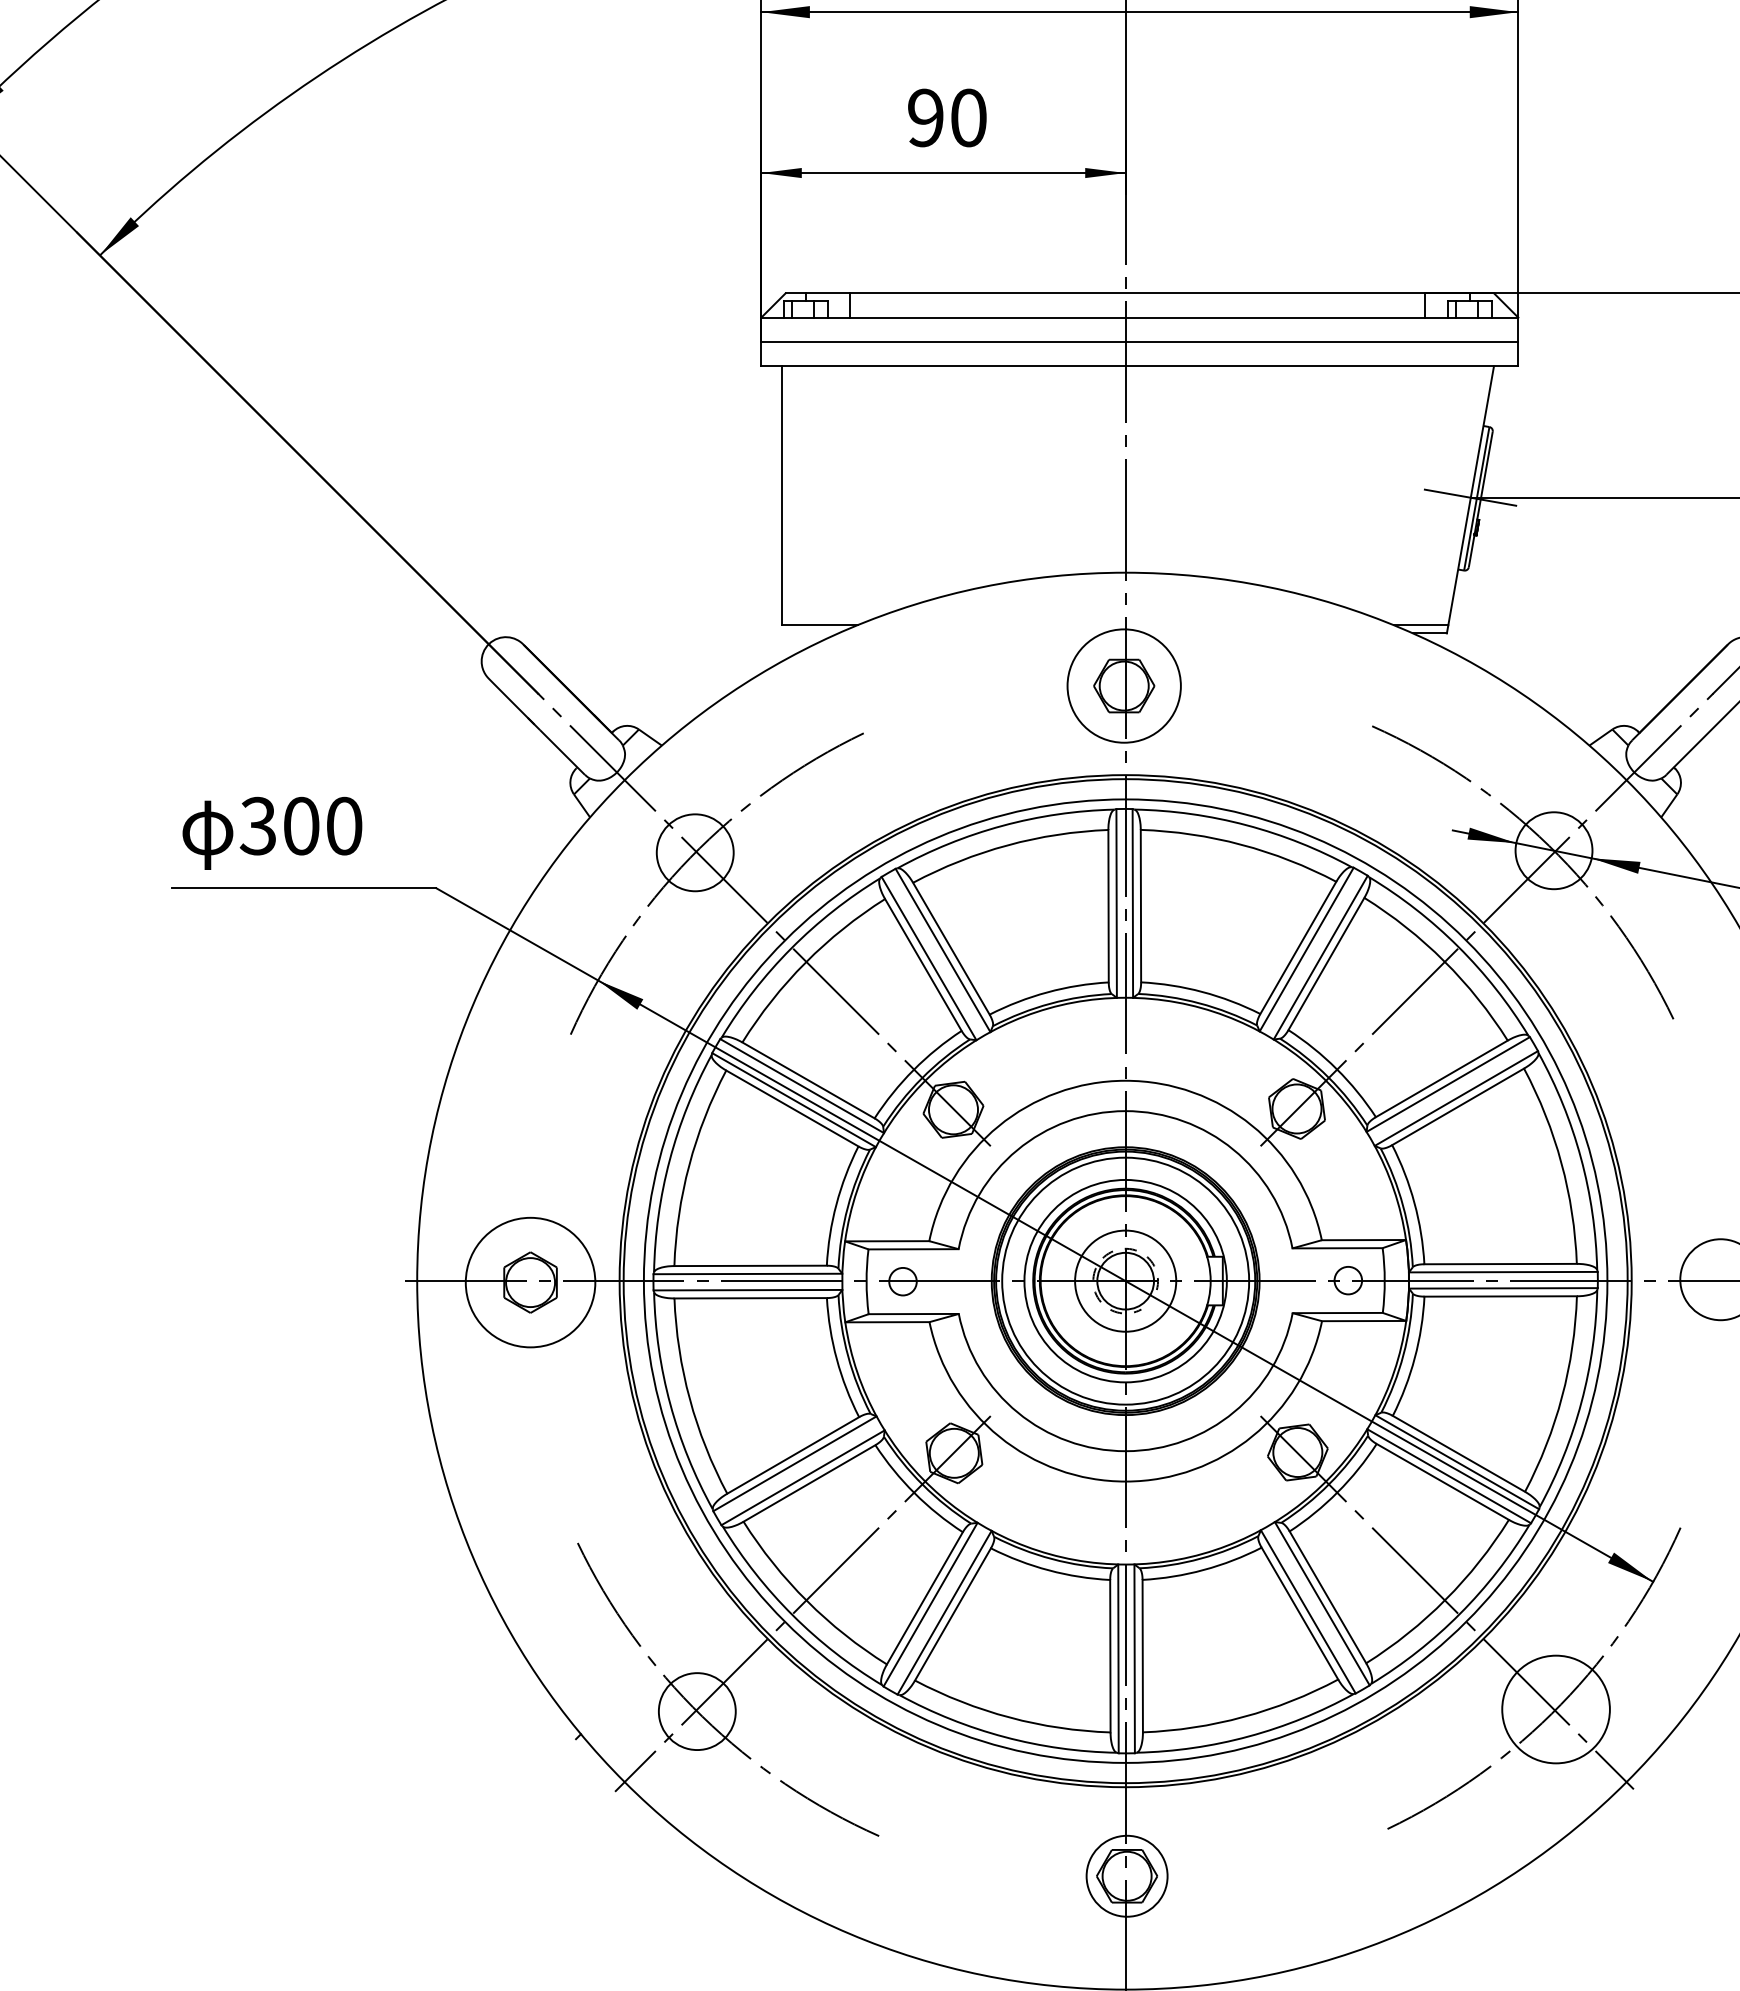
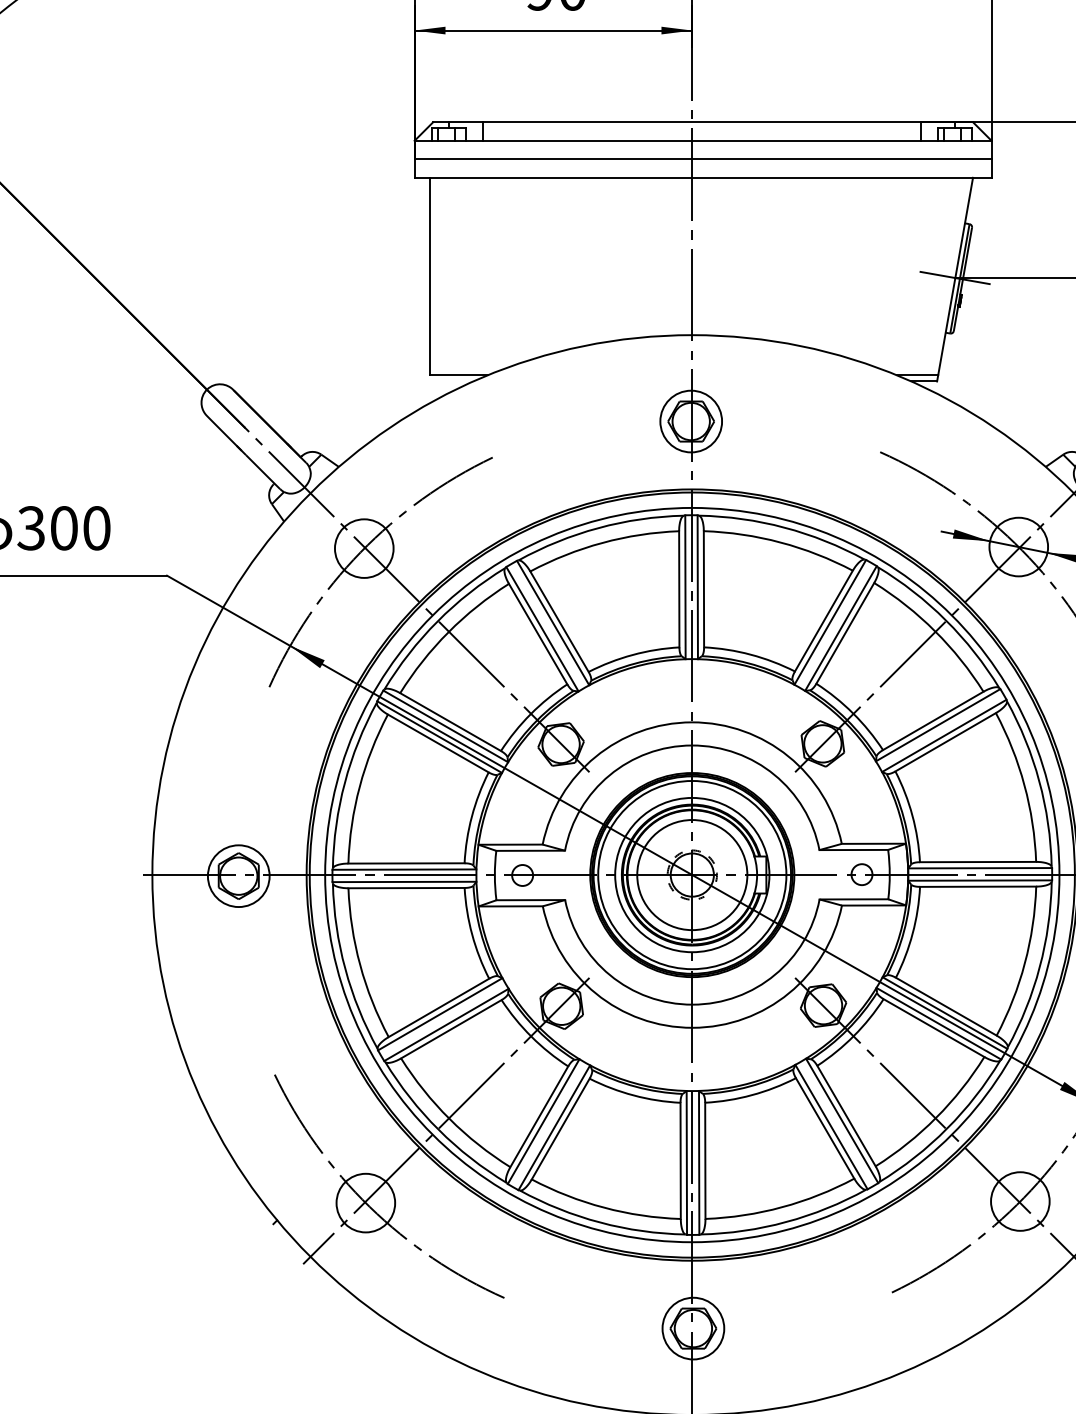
circle: (1123, 685) -> (690, 421), size x0.71
circle: (1125, 1280) -> (692, 874), size x1.43
circle: (530, 1282) -> (238, 876), size x0.62
circle: (1555, 1709) -> (1019, 1201), size x0.71

